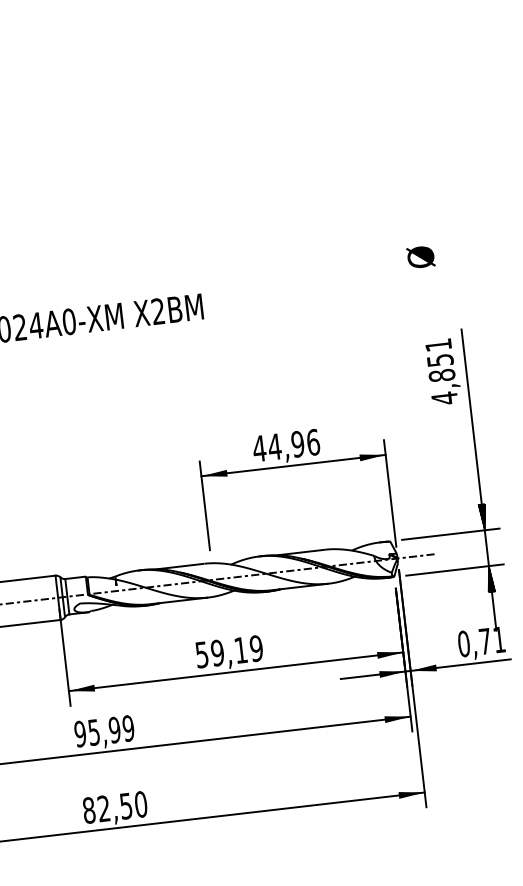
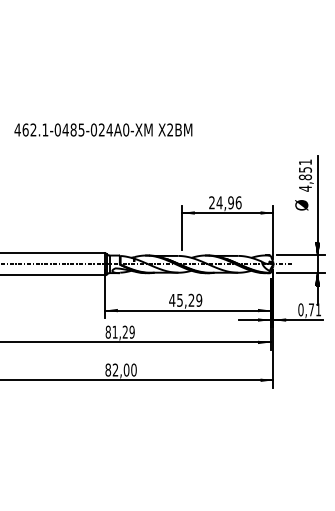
text: (420, 257) -> (301, 205), moved
text: (258, 448) -> (211, 202), 44,96 -> 24,96
text: (220, 650) -> (181, 299), 59,19 -> 45,29
text: (96, 730) -> (116, 331), 95,99 -> 81,29
text: (125, 805) -> (126, 369), 82,50 -> 82,00

